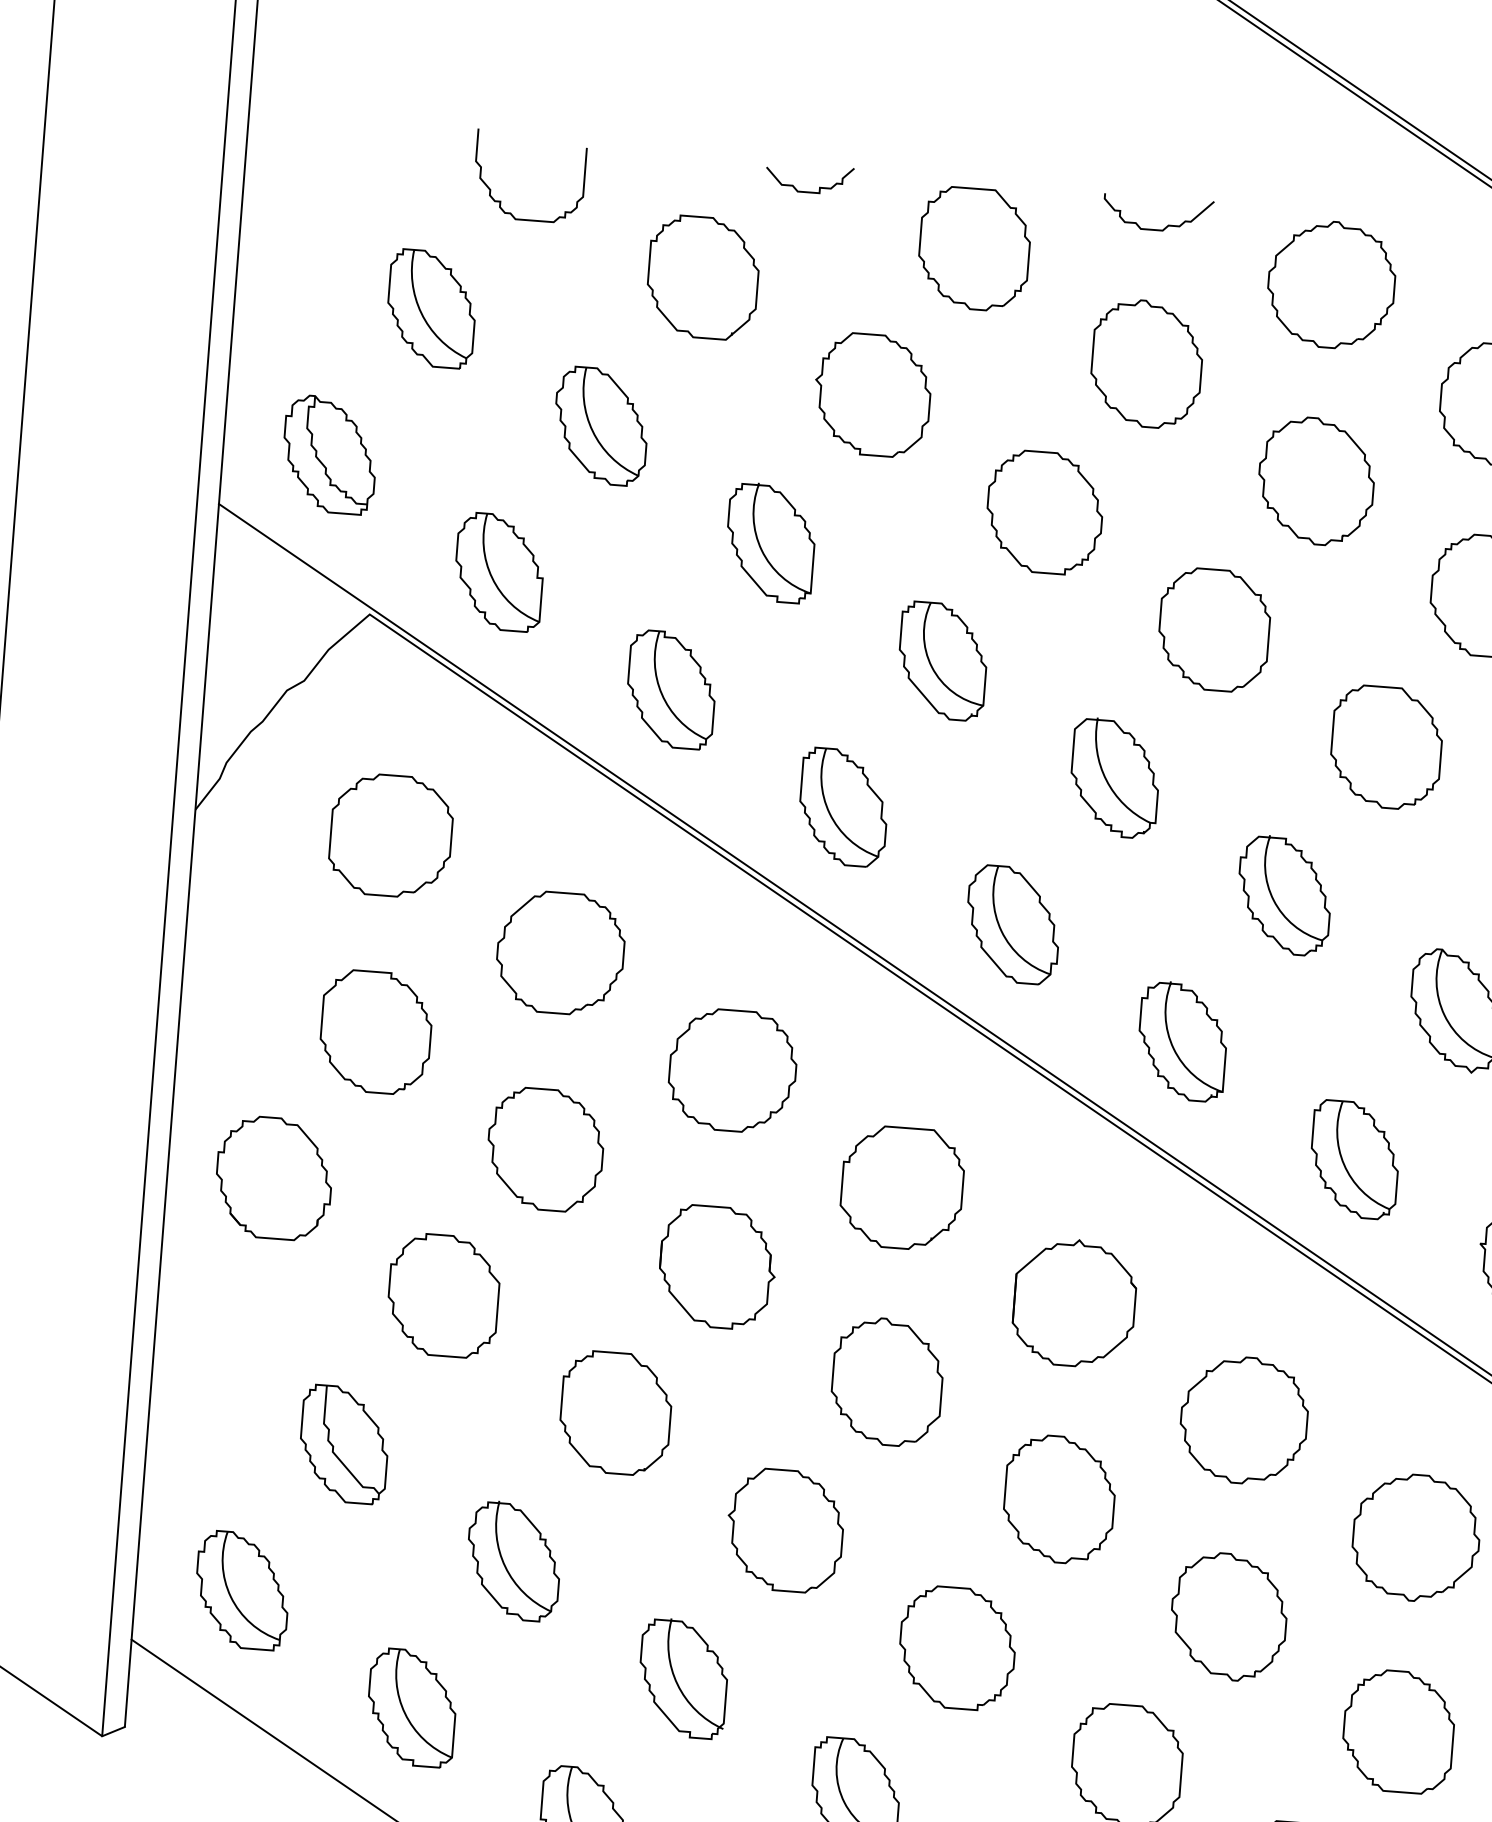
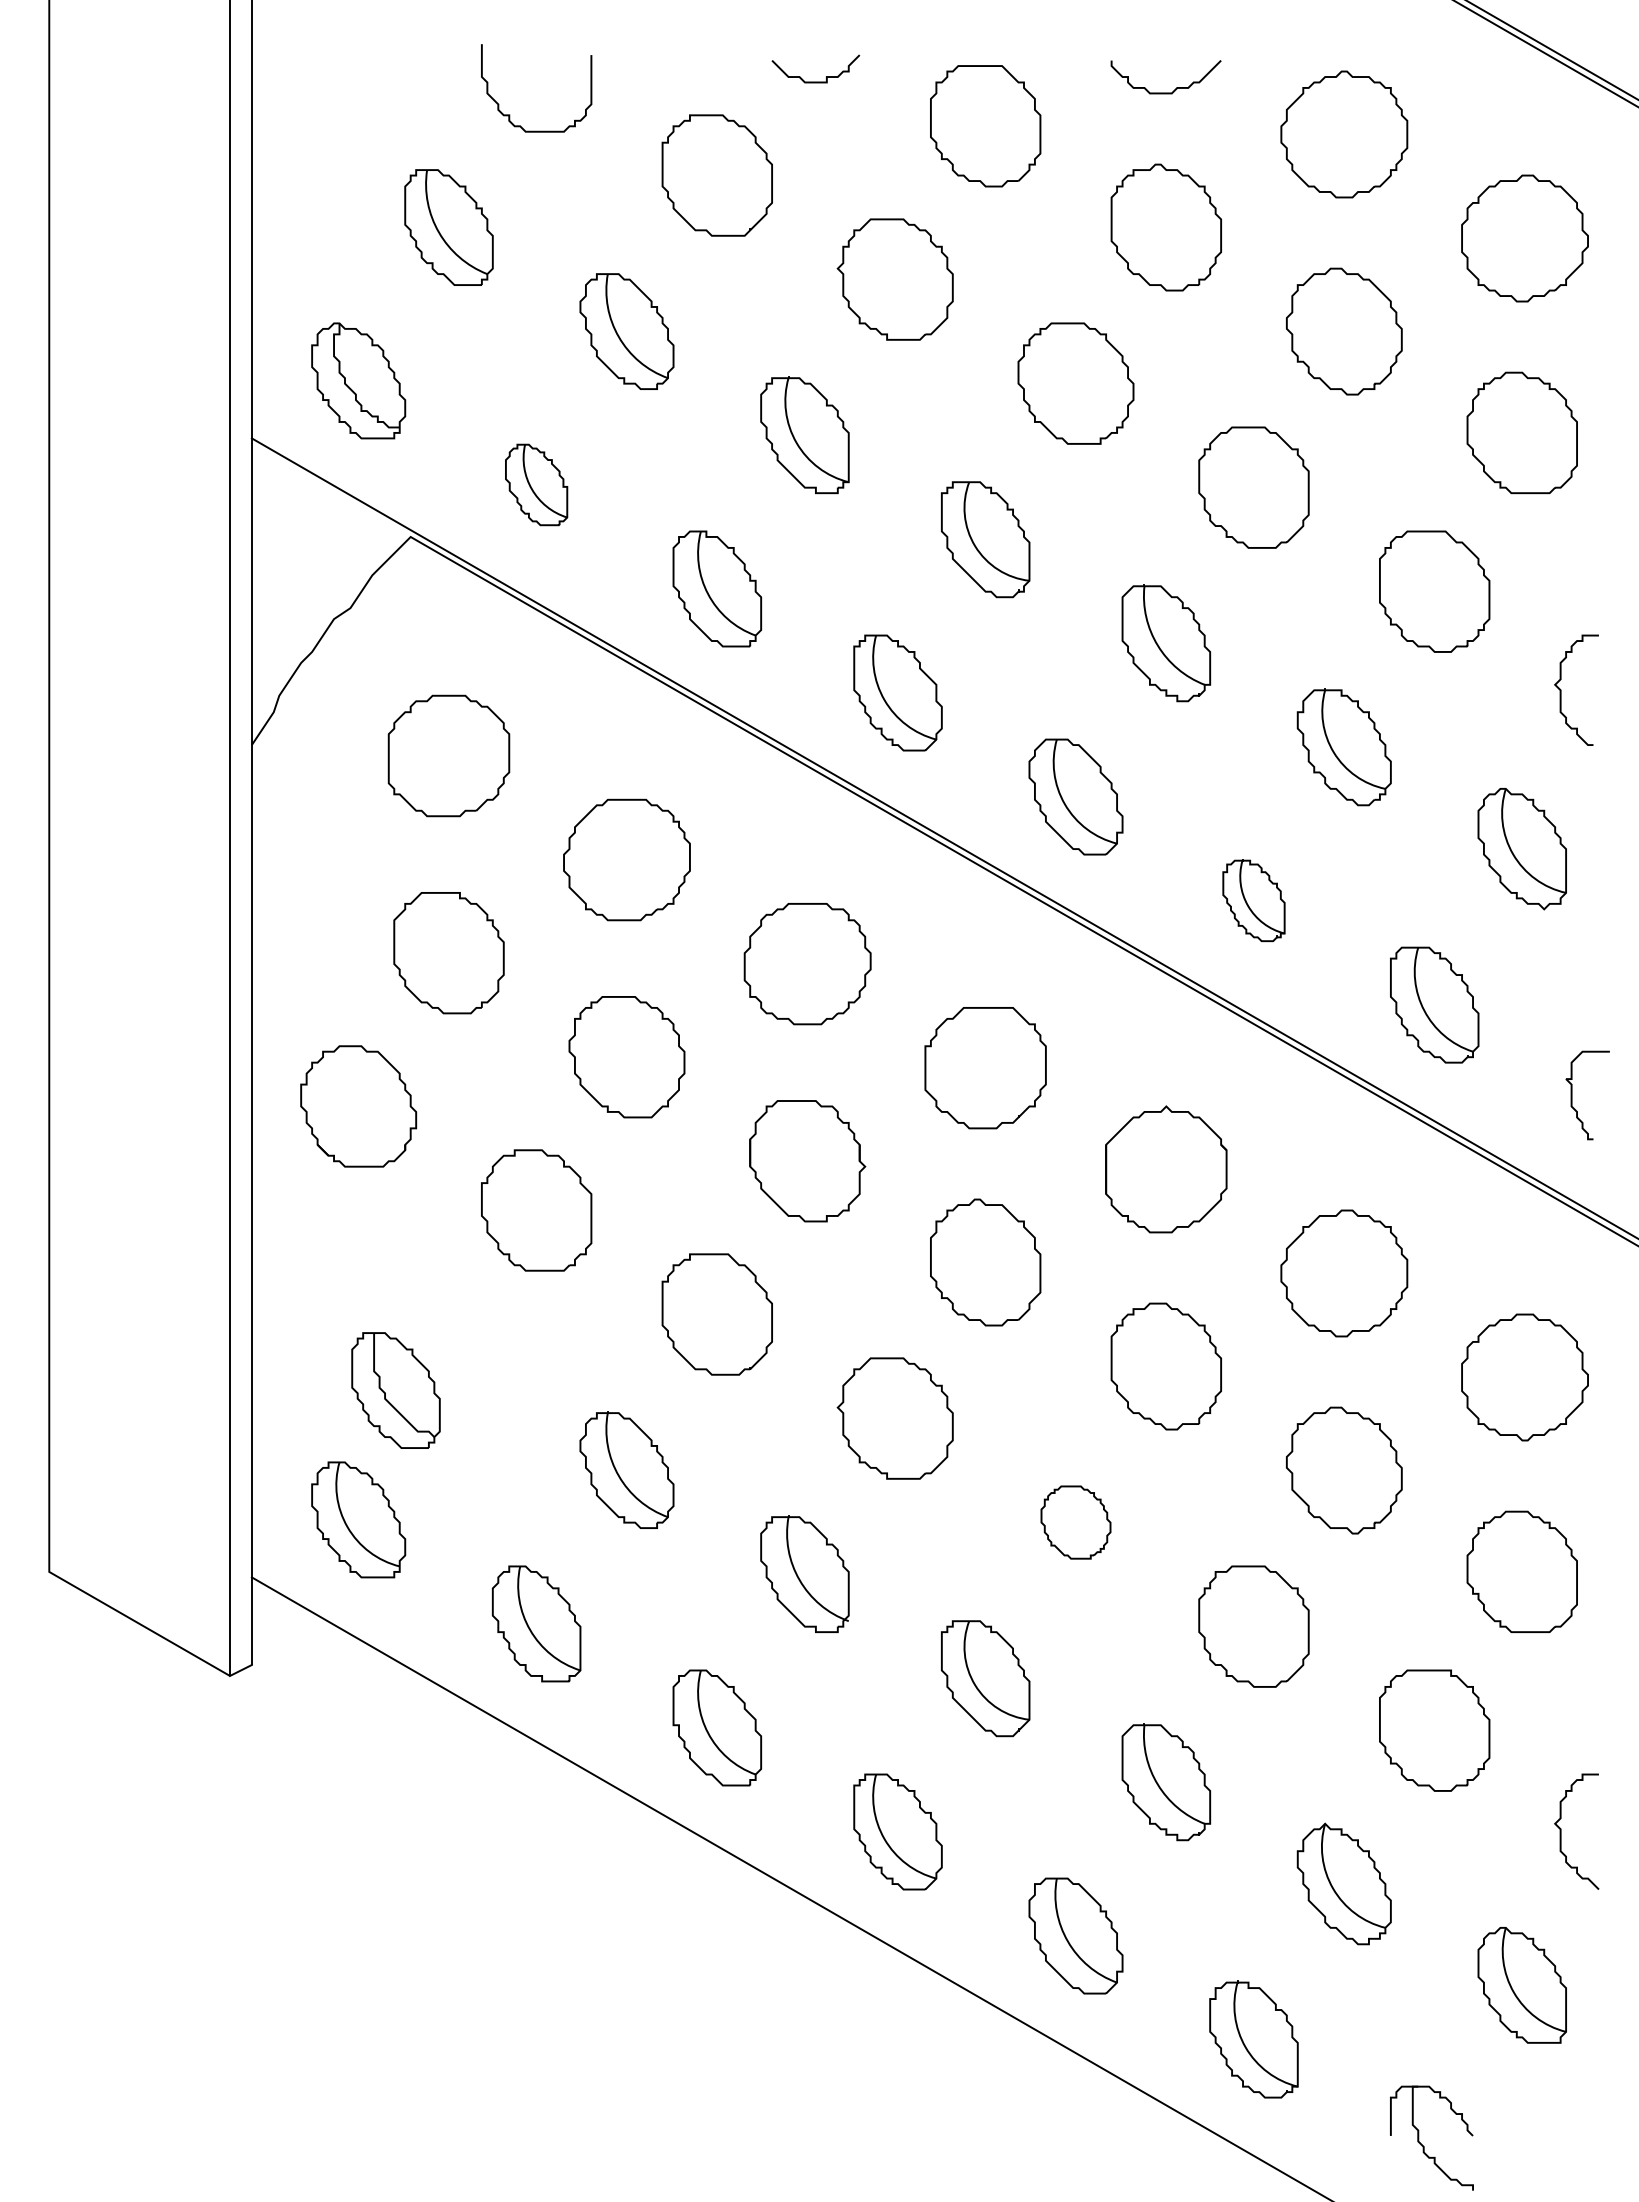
part: (499, 571) -> (536, 484), size x0.7
part: (1182, 1041) -> (1253, 900), size x0.7
part: (343, 1444) -> (395, 1390), moved
part: (957, 1648) -> (1075, 1522), size x0.6

